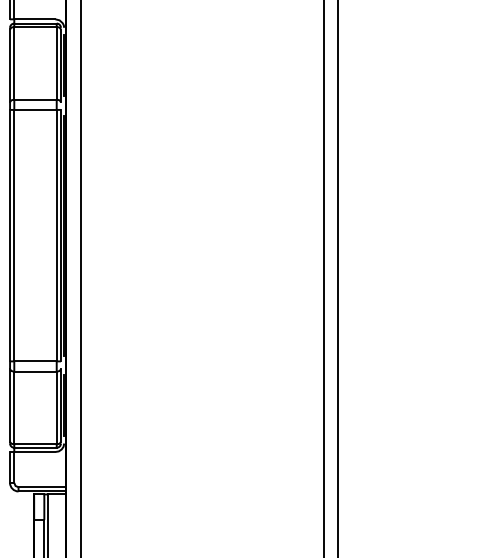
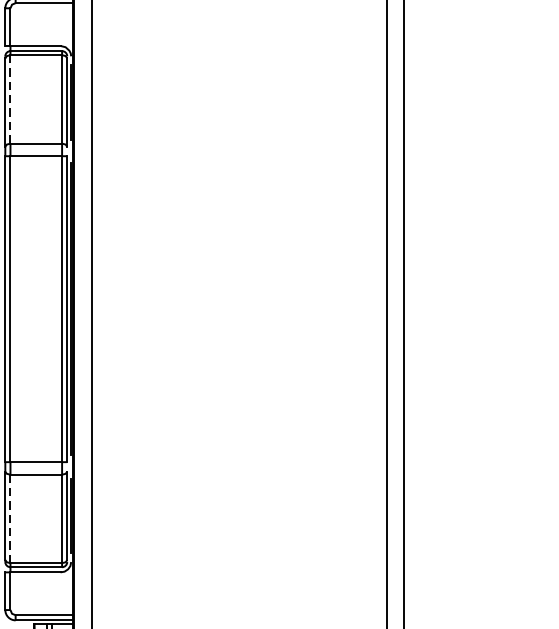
line: (14, 62) -> (10, 98), solid -> dashed
line: (14, 407) -> (10, 518), solid -> dashed

